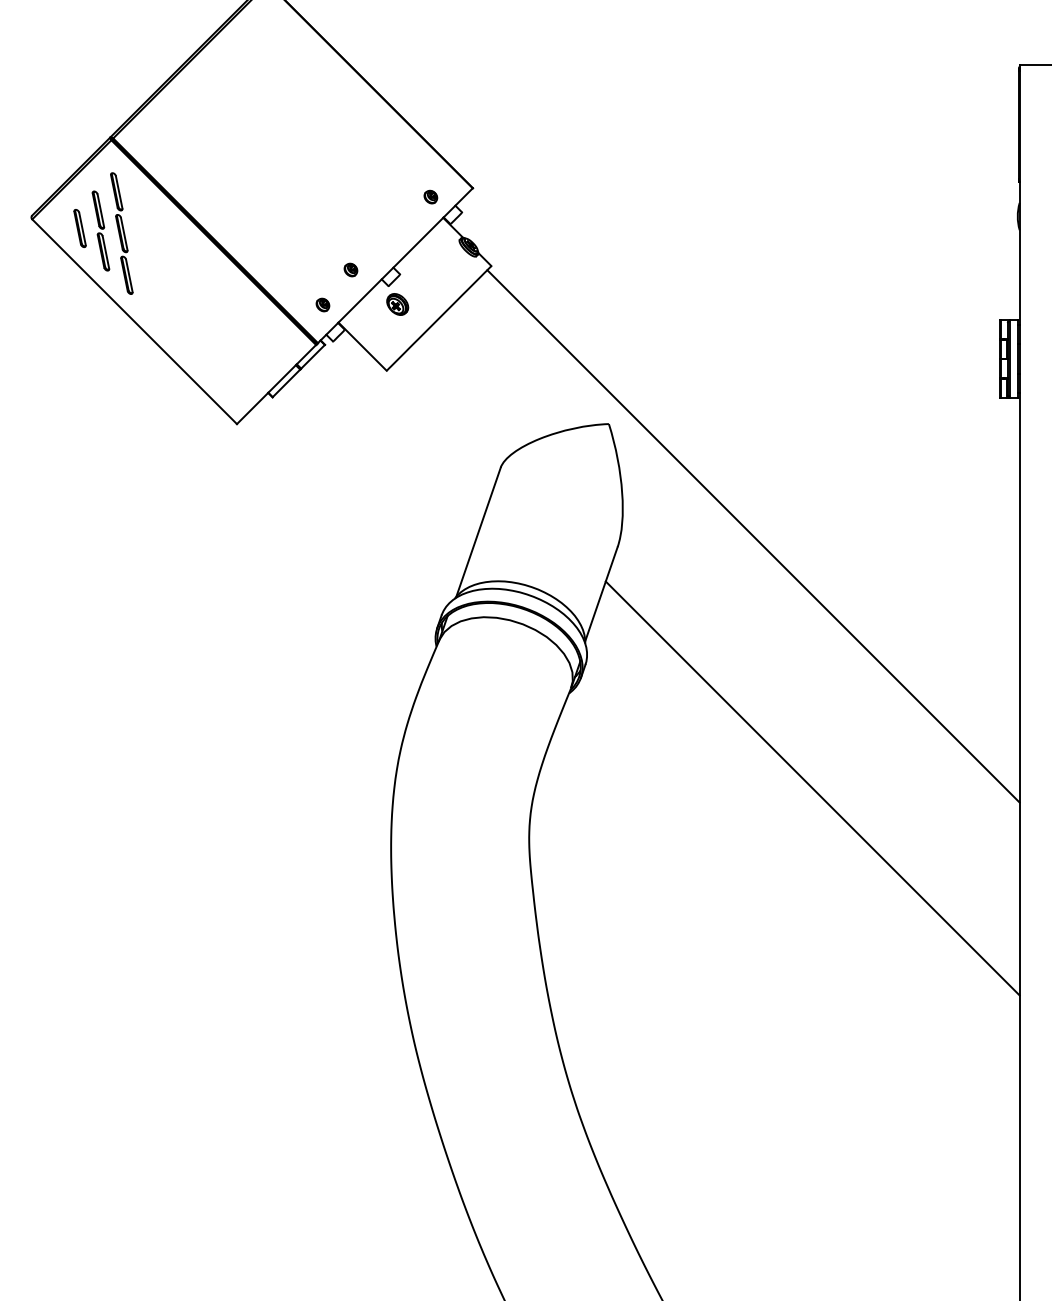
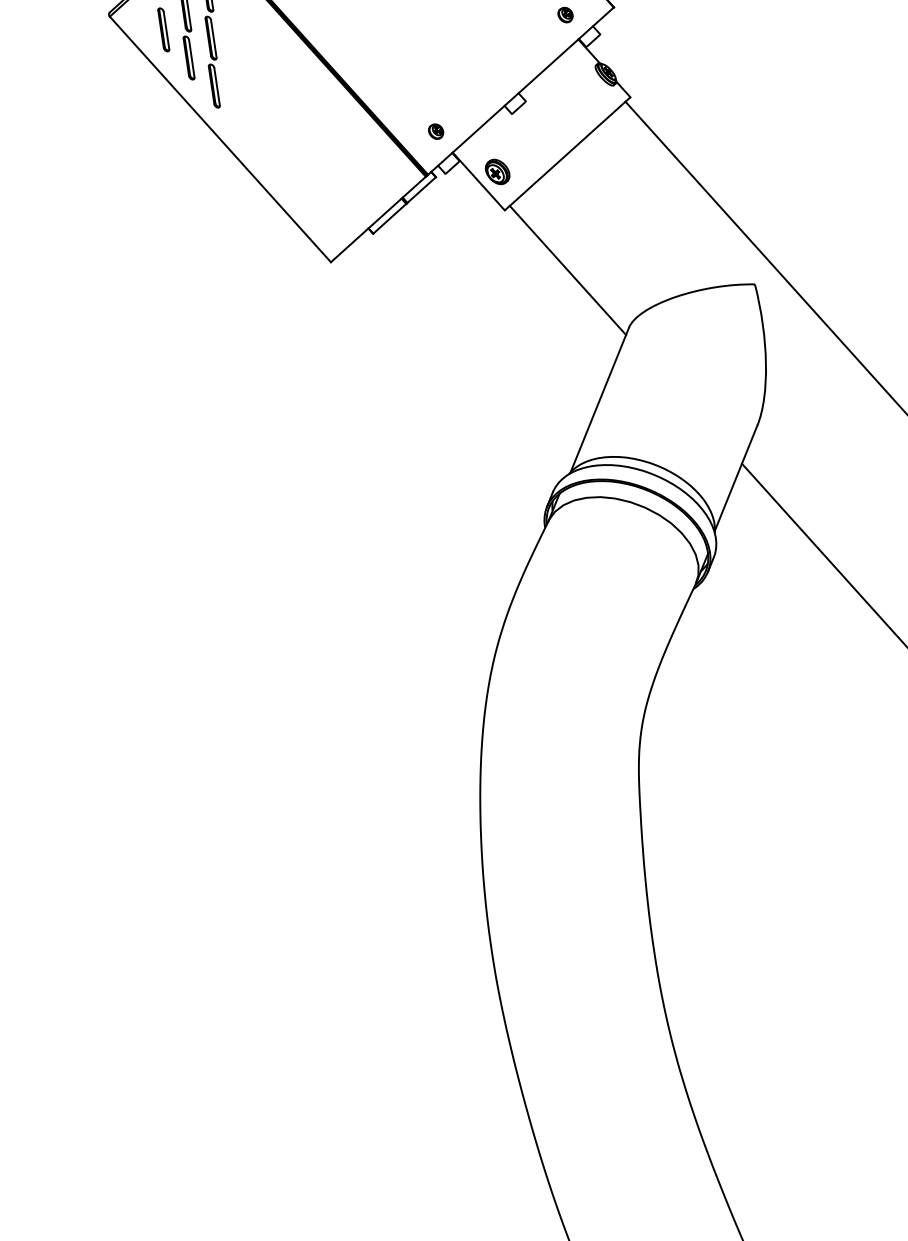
part: (350, 269) -> (469, 92), removed
part: (397, 304) -> (497, 171), moved
line: (444, 420) -> (567, 270), added

